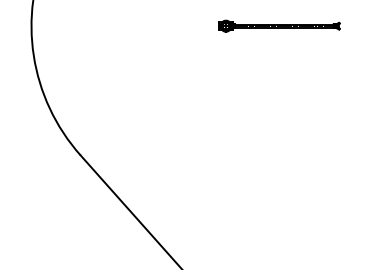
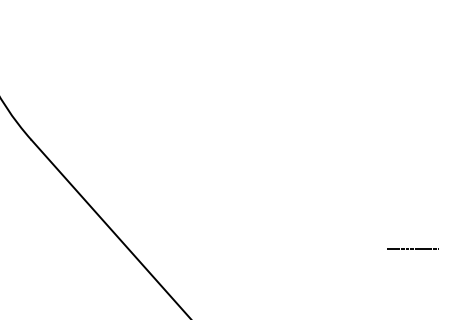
line: (342, 230) -> (412, 249), added

